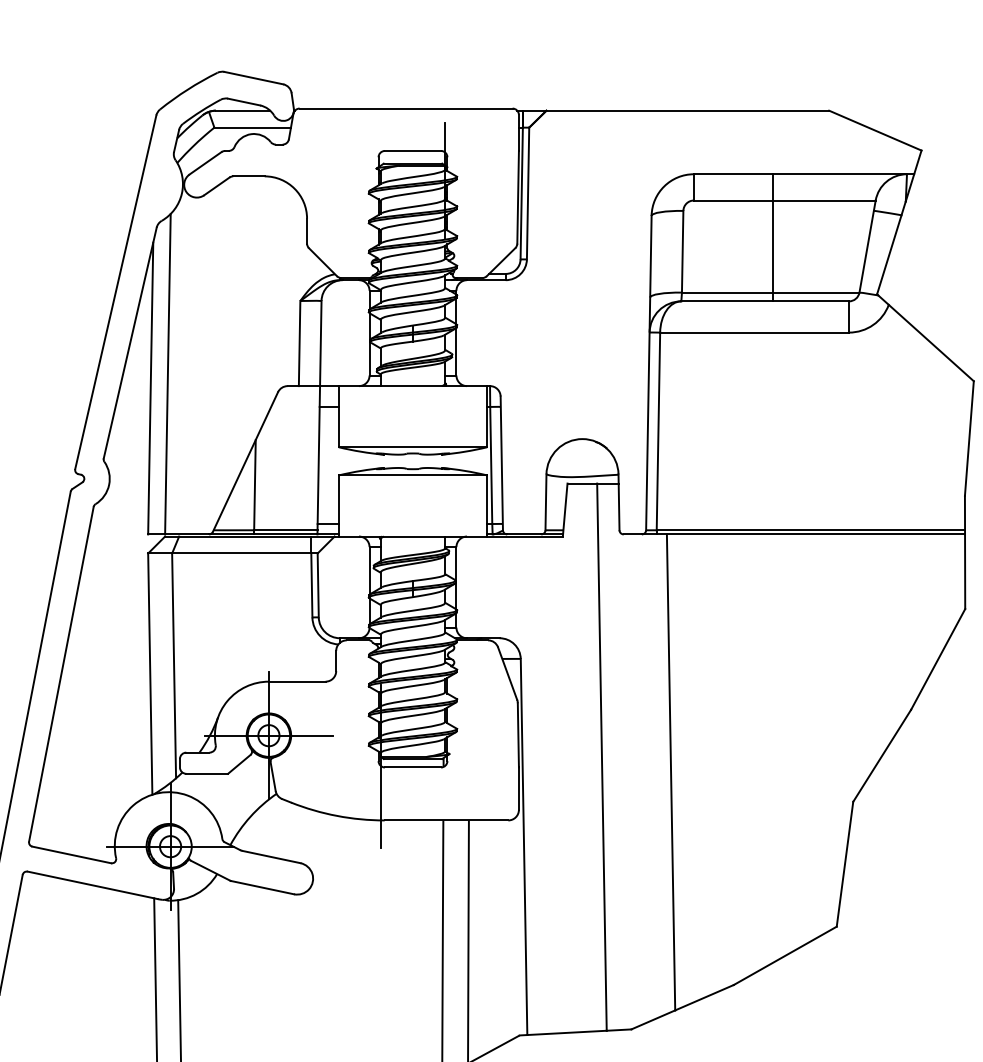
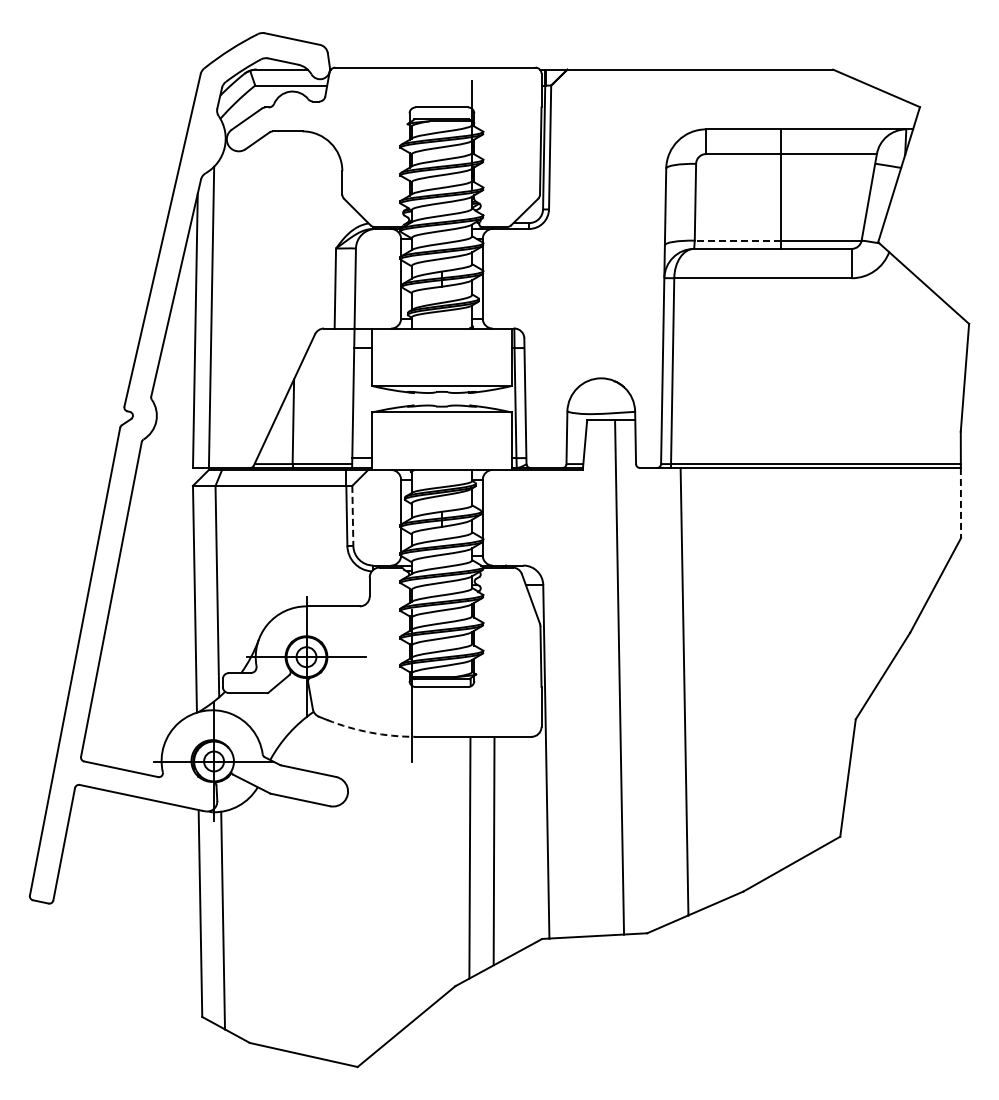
line: (727, 292) -> (737, 240), solid -> dashed
line: (964, 572) -> (960, 503), solid -> dashed
line: (317, 586) -> (352, 516), solid -> dashed
arc: (337, 815) -> (370, 732), solid -> dashed

